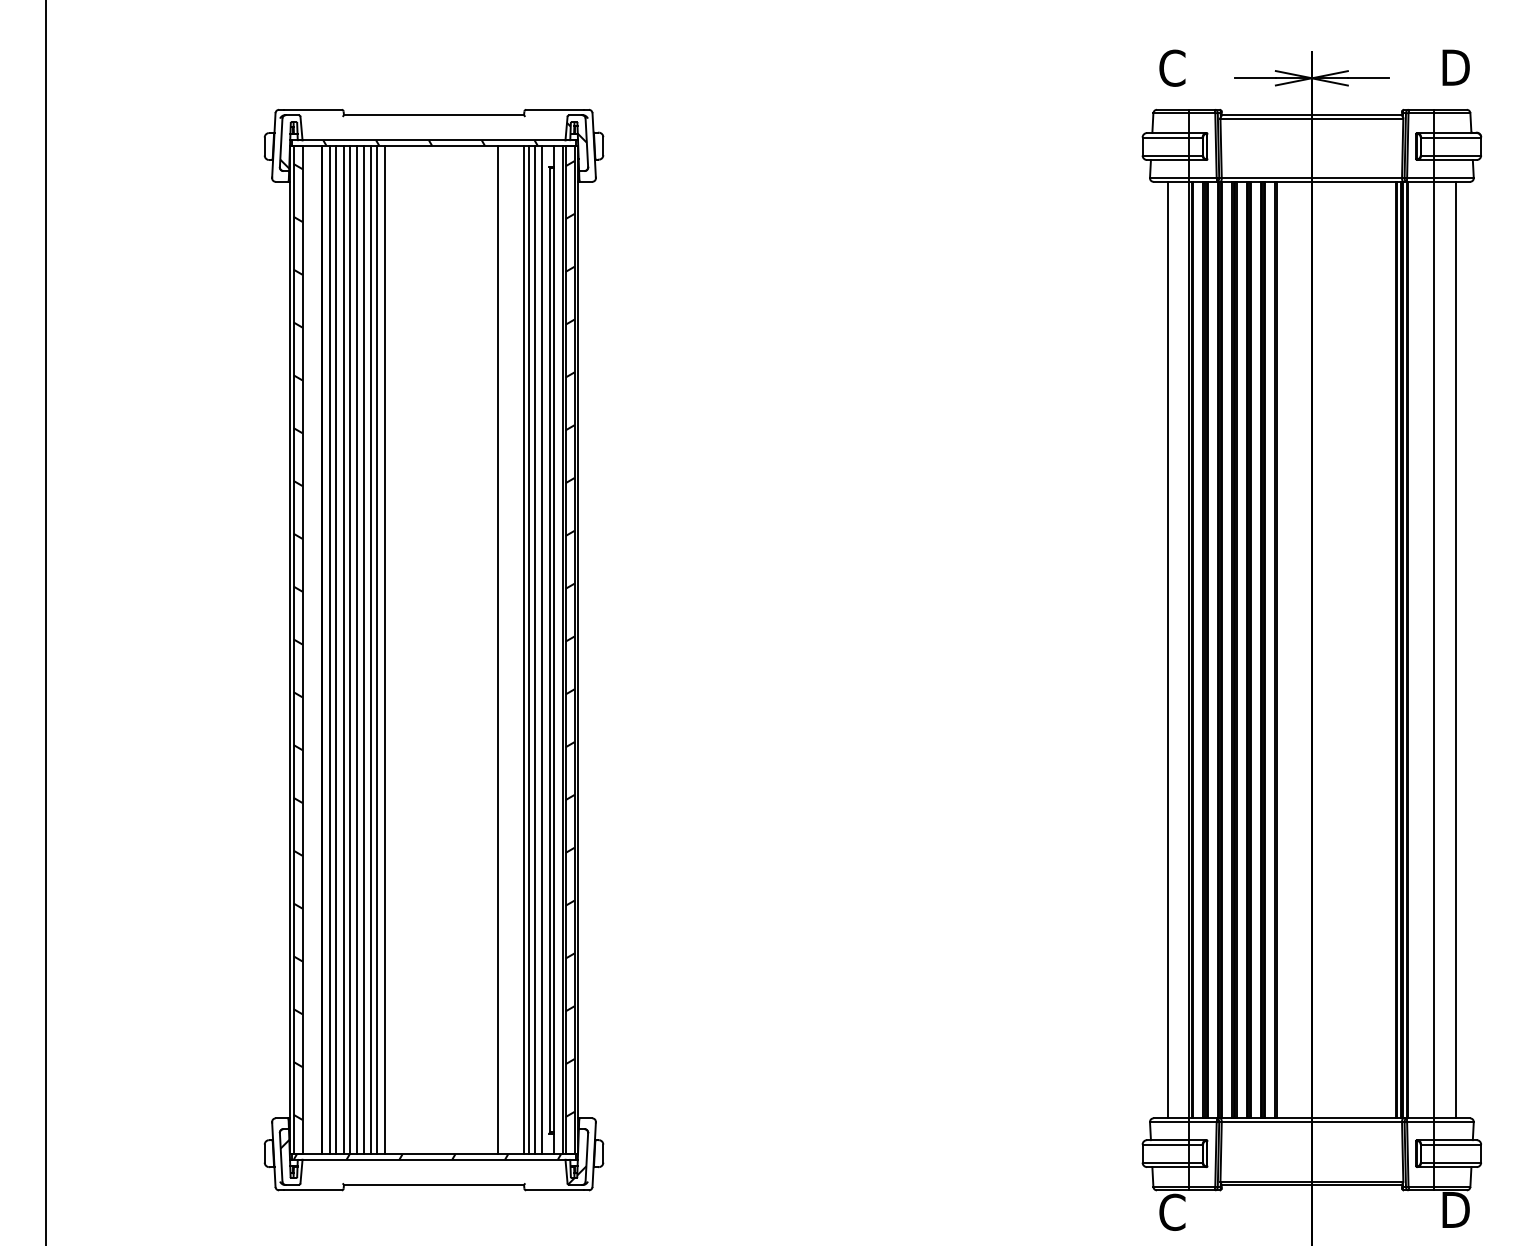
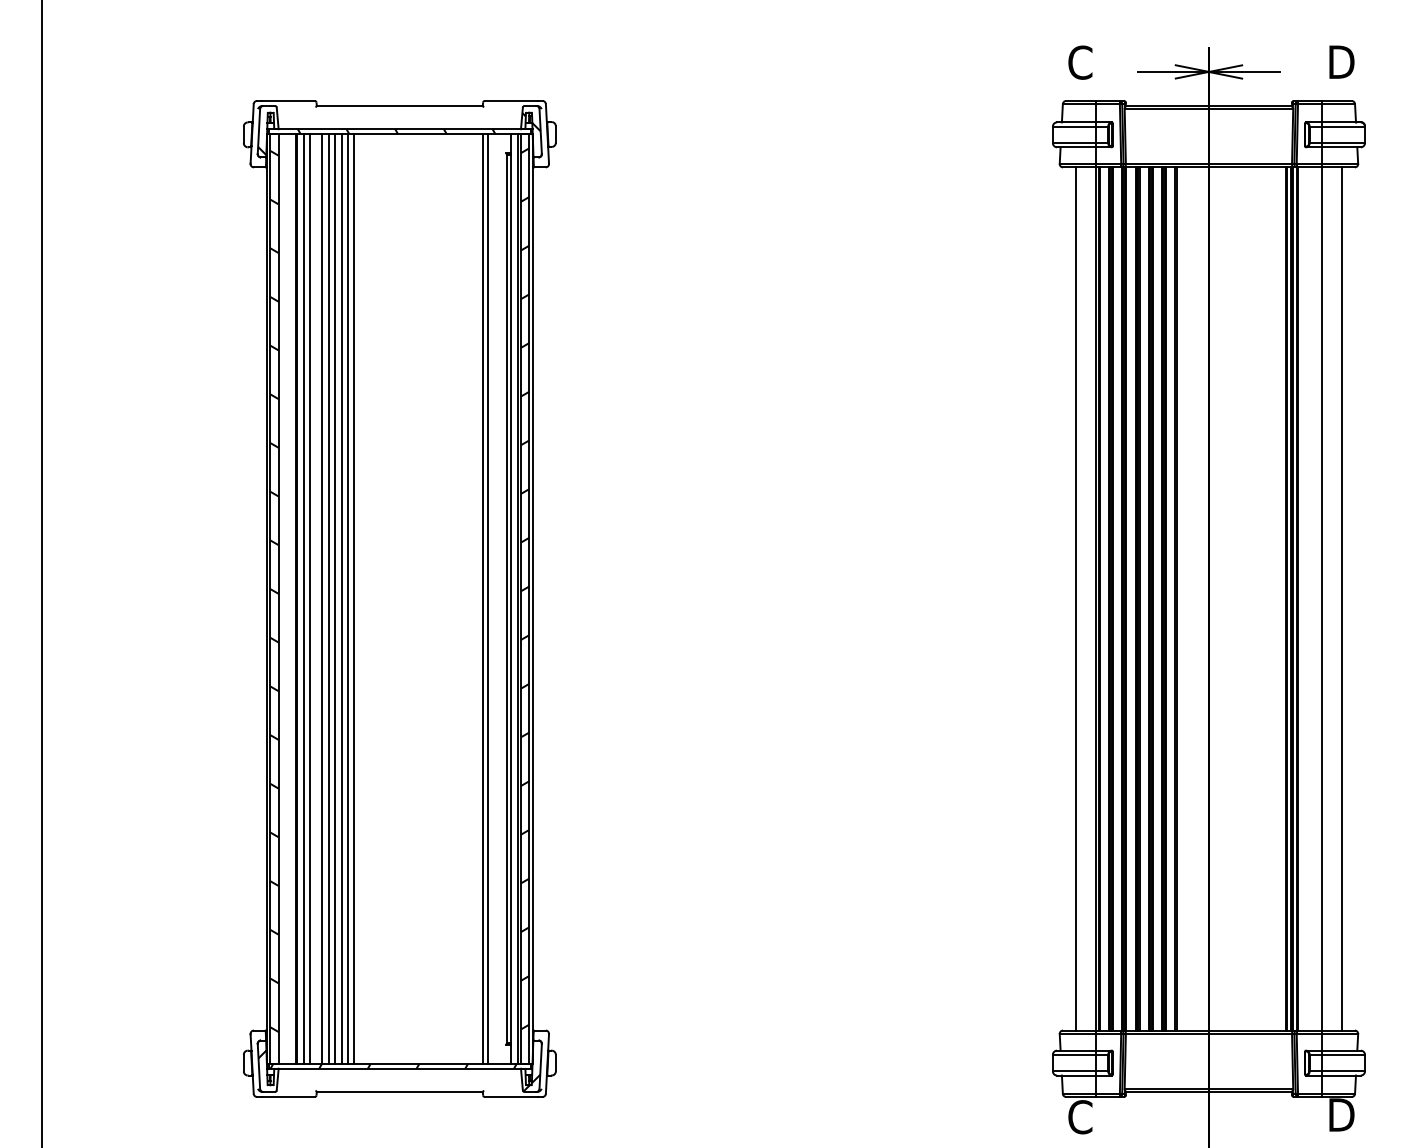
line: (343, 649) -> (316, 598), removed
line: (497, 649) -> (458, 598), removed
line: (535, 649) -> (493, 598), removed
line: (541, 649) -> (498, 598), removed

